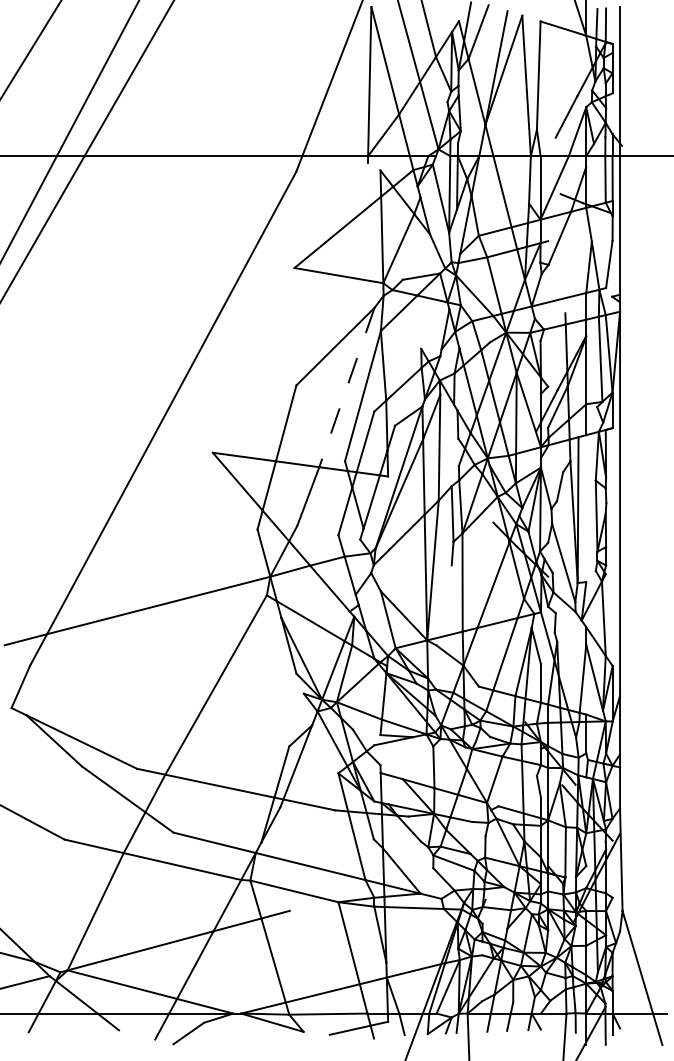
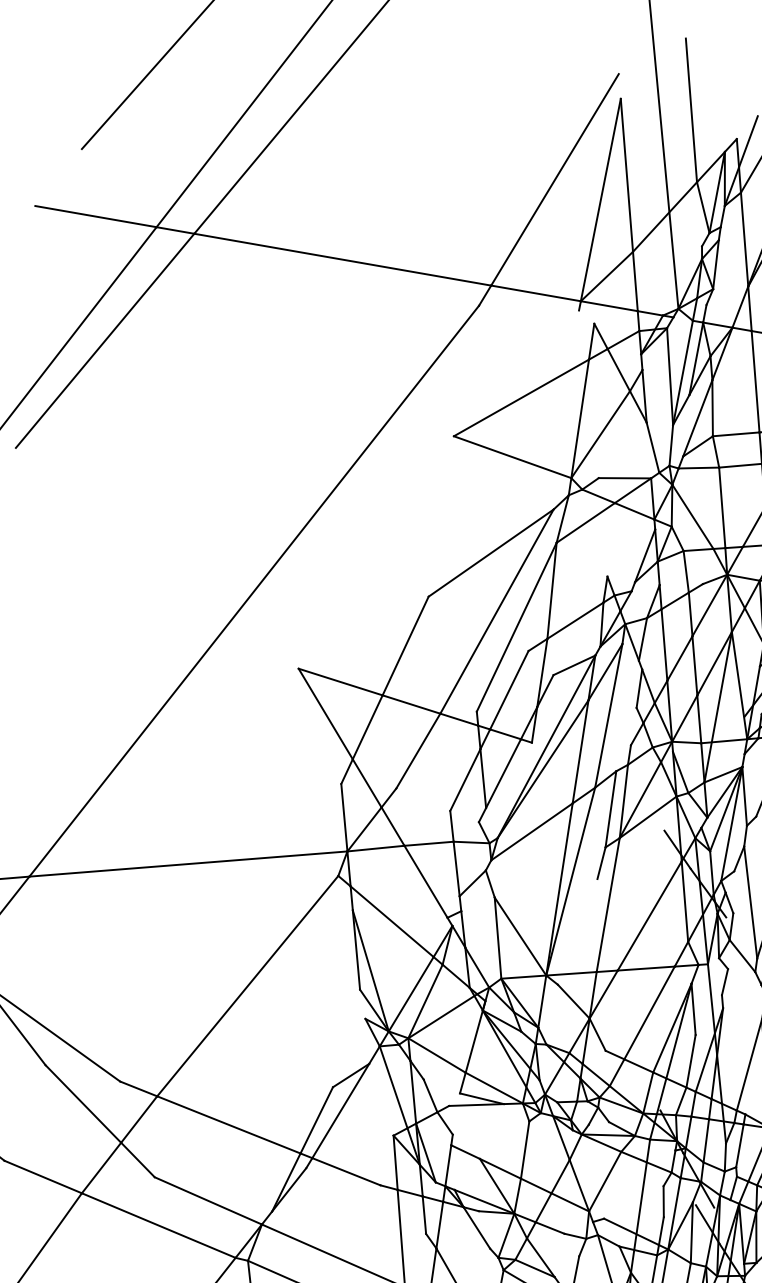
line: (346, 387) -> (496, 611), dashed -> solid

